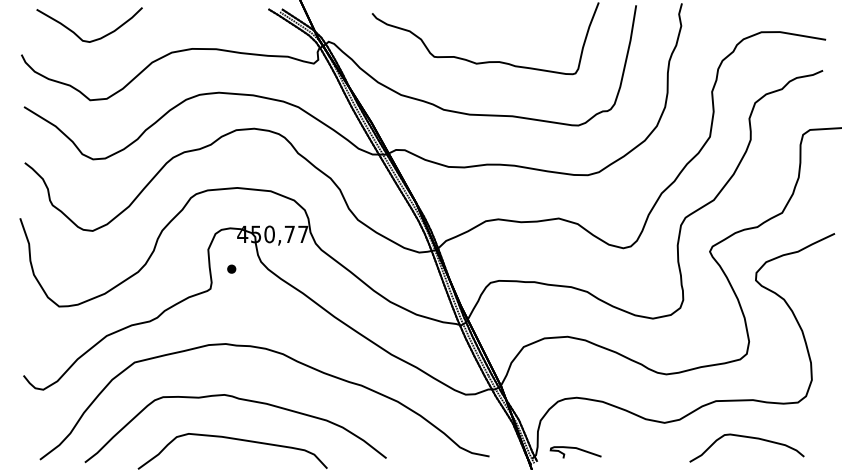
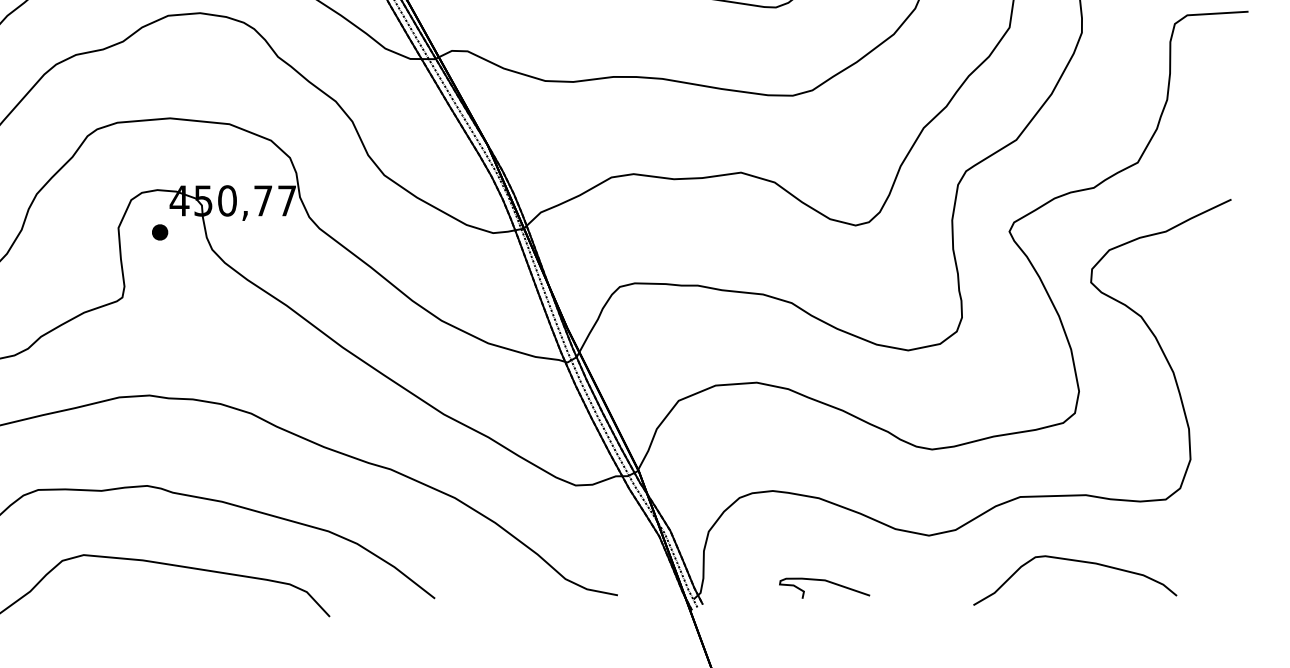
part: (231, 268) -> (159, 231), moved
curve: (576, 449) -> (825, 582), moved

